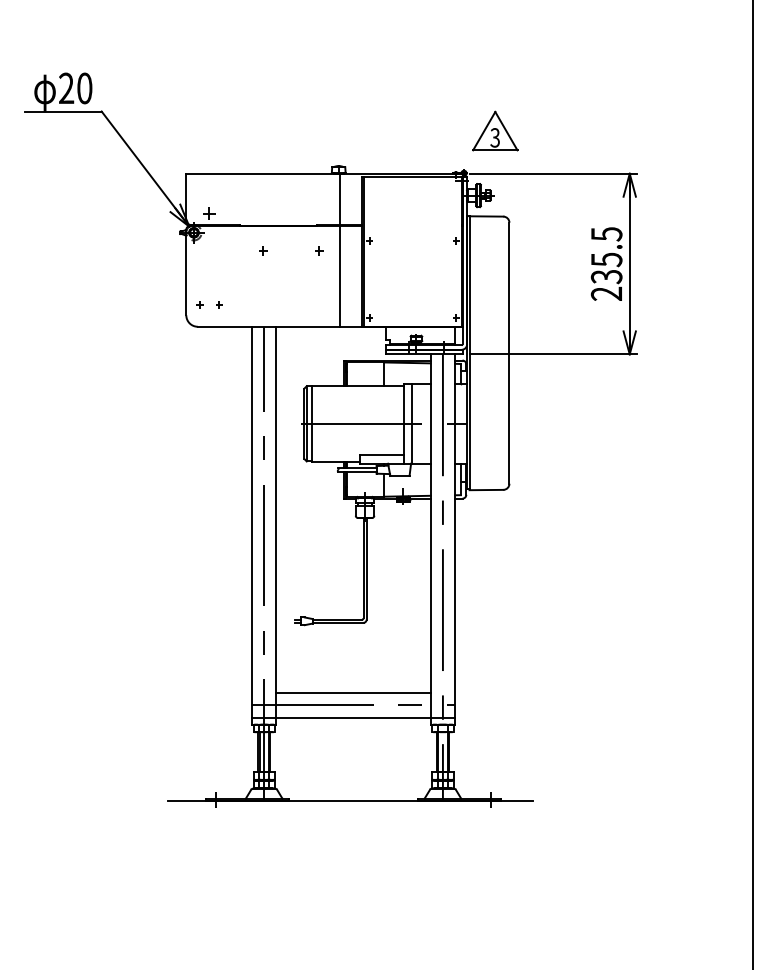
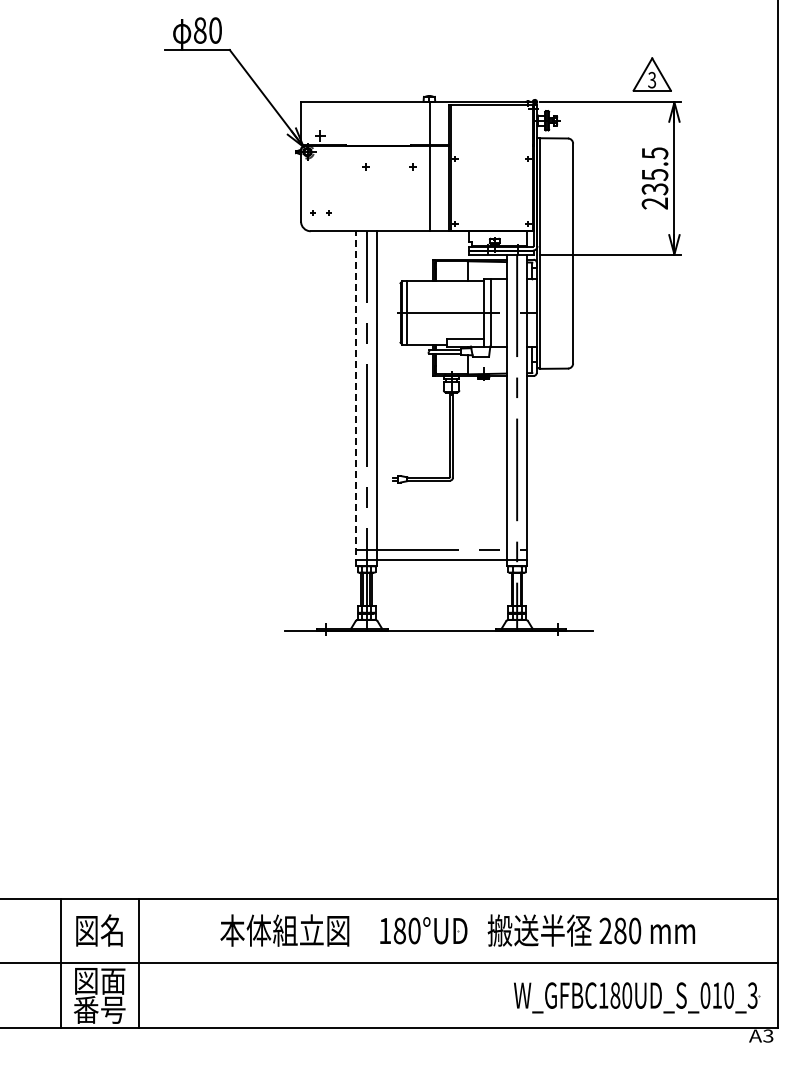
text: (65, 88) -> (199, 30), 20 -> 80
part: (494, 131) -> (651, 74), moved
line: (252, 525) -> (356, 398), solid -> dashed
line: (353, 692) -> (441, 539), removed

